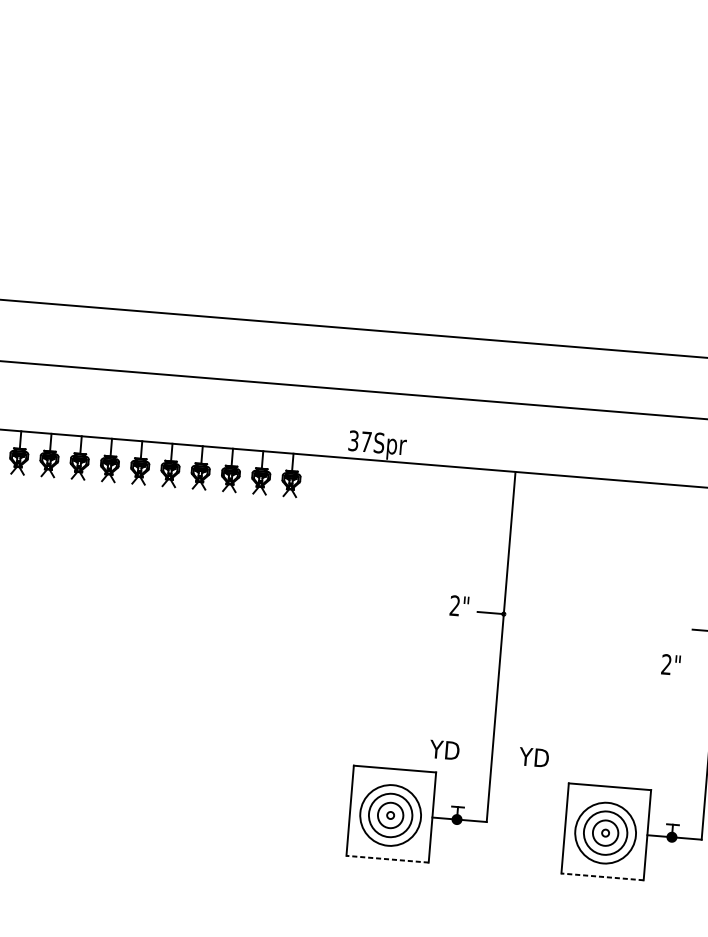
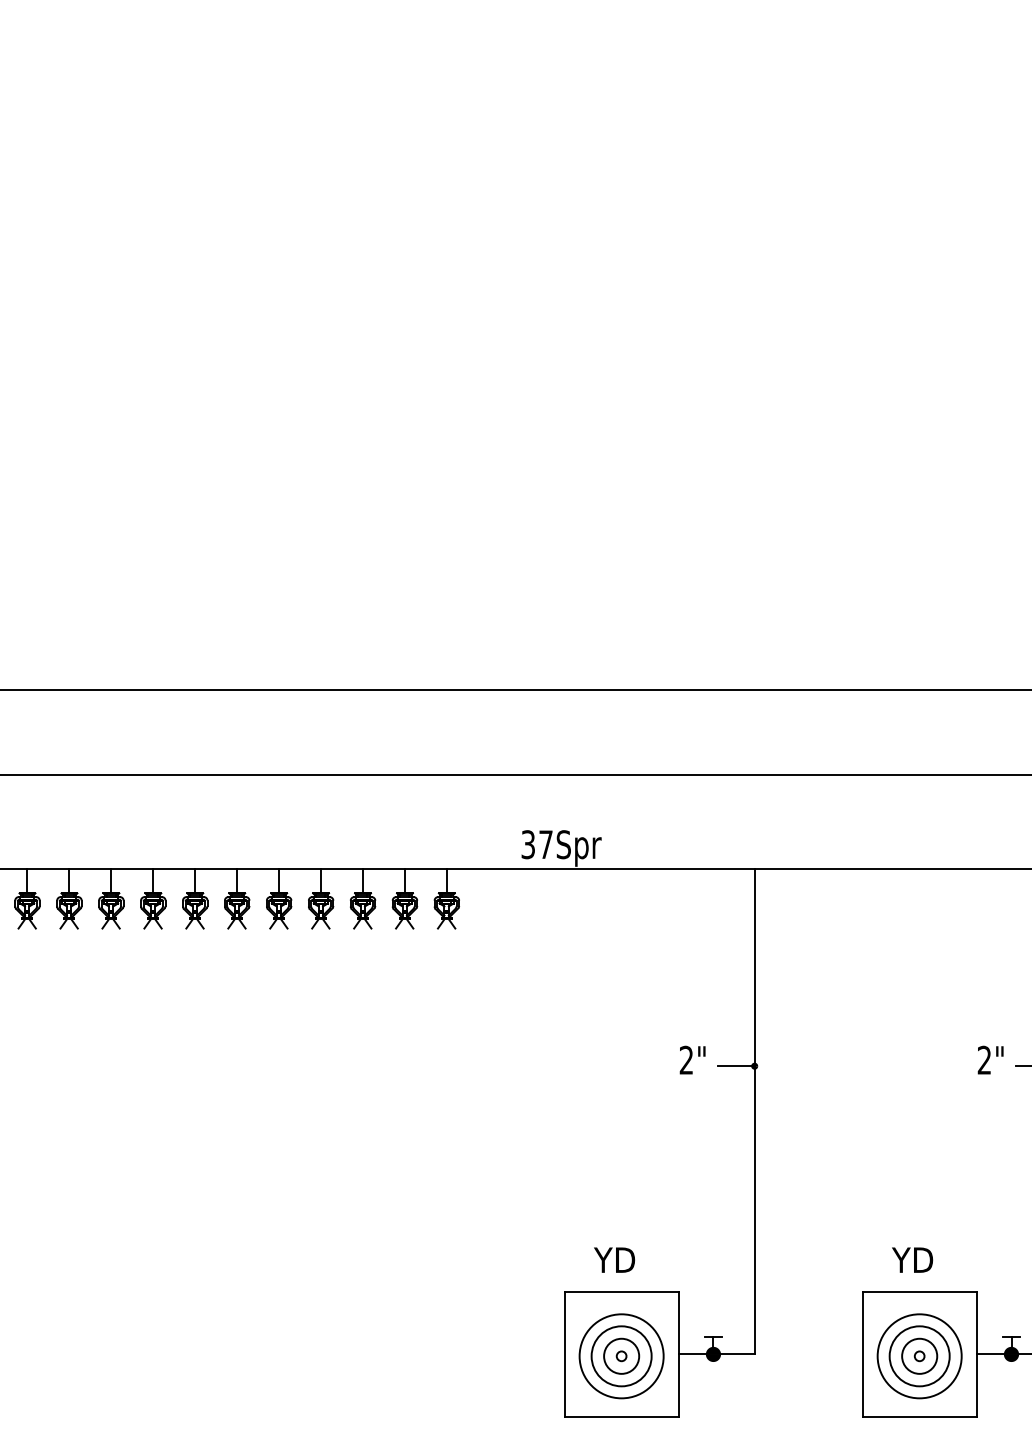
text: (670, 664) -> (990, 1059), moved
text: (444, 749) -> (614, 1259), moved
text: (534, 756) -> (912, 1259), moved
line: (386, 858) -> (621, 1416), dashed -> solid
line: (601, 876) -> (919, 1416), dashed -> solid

